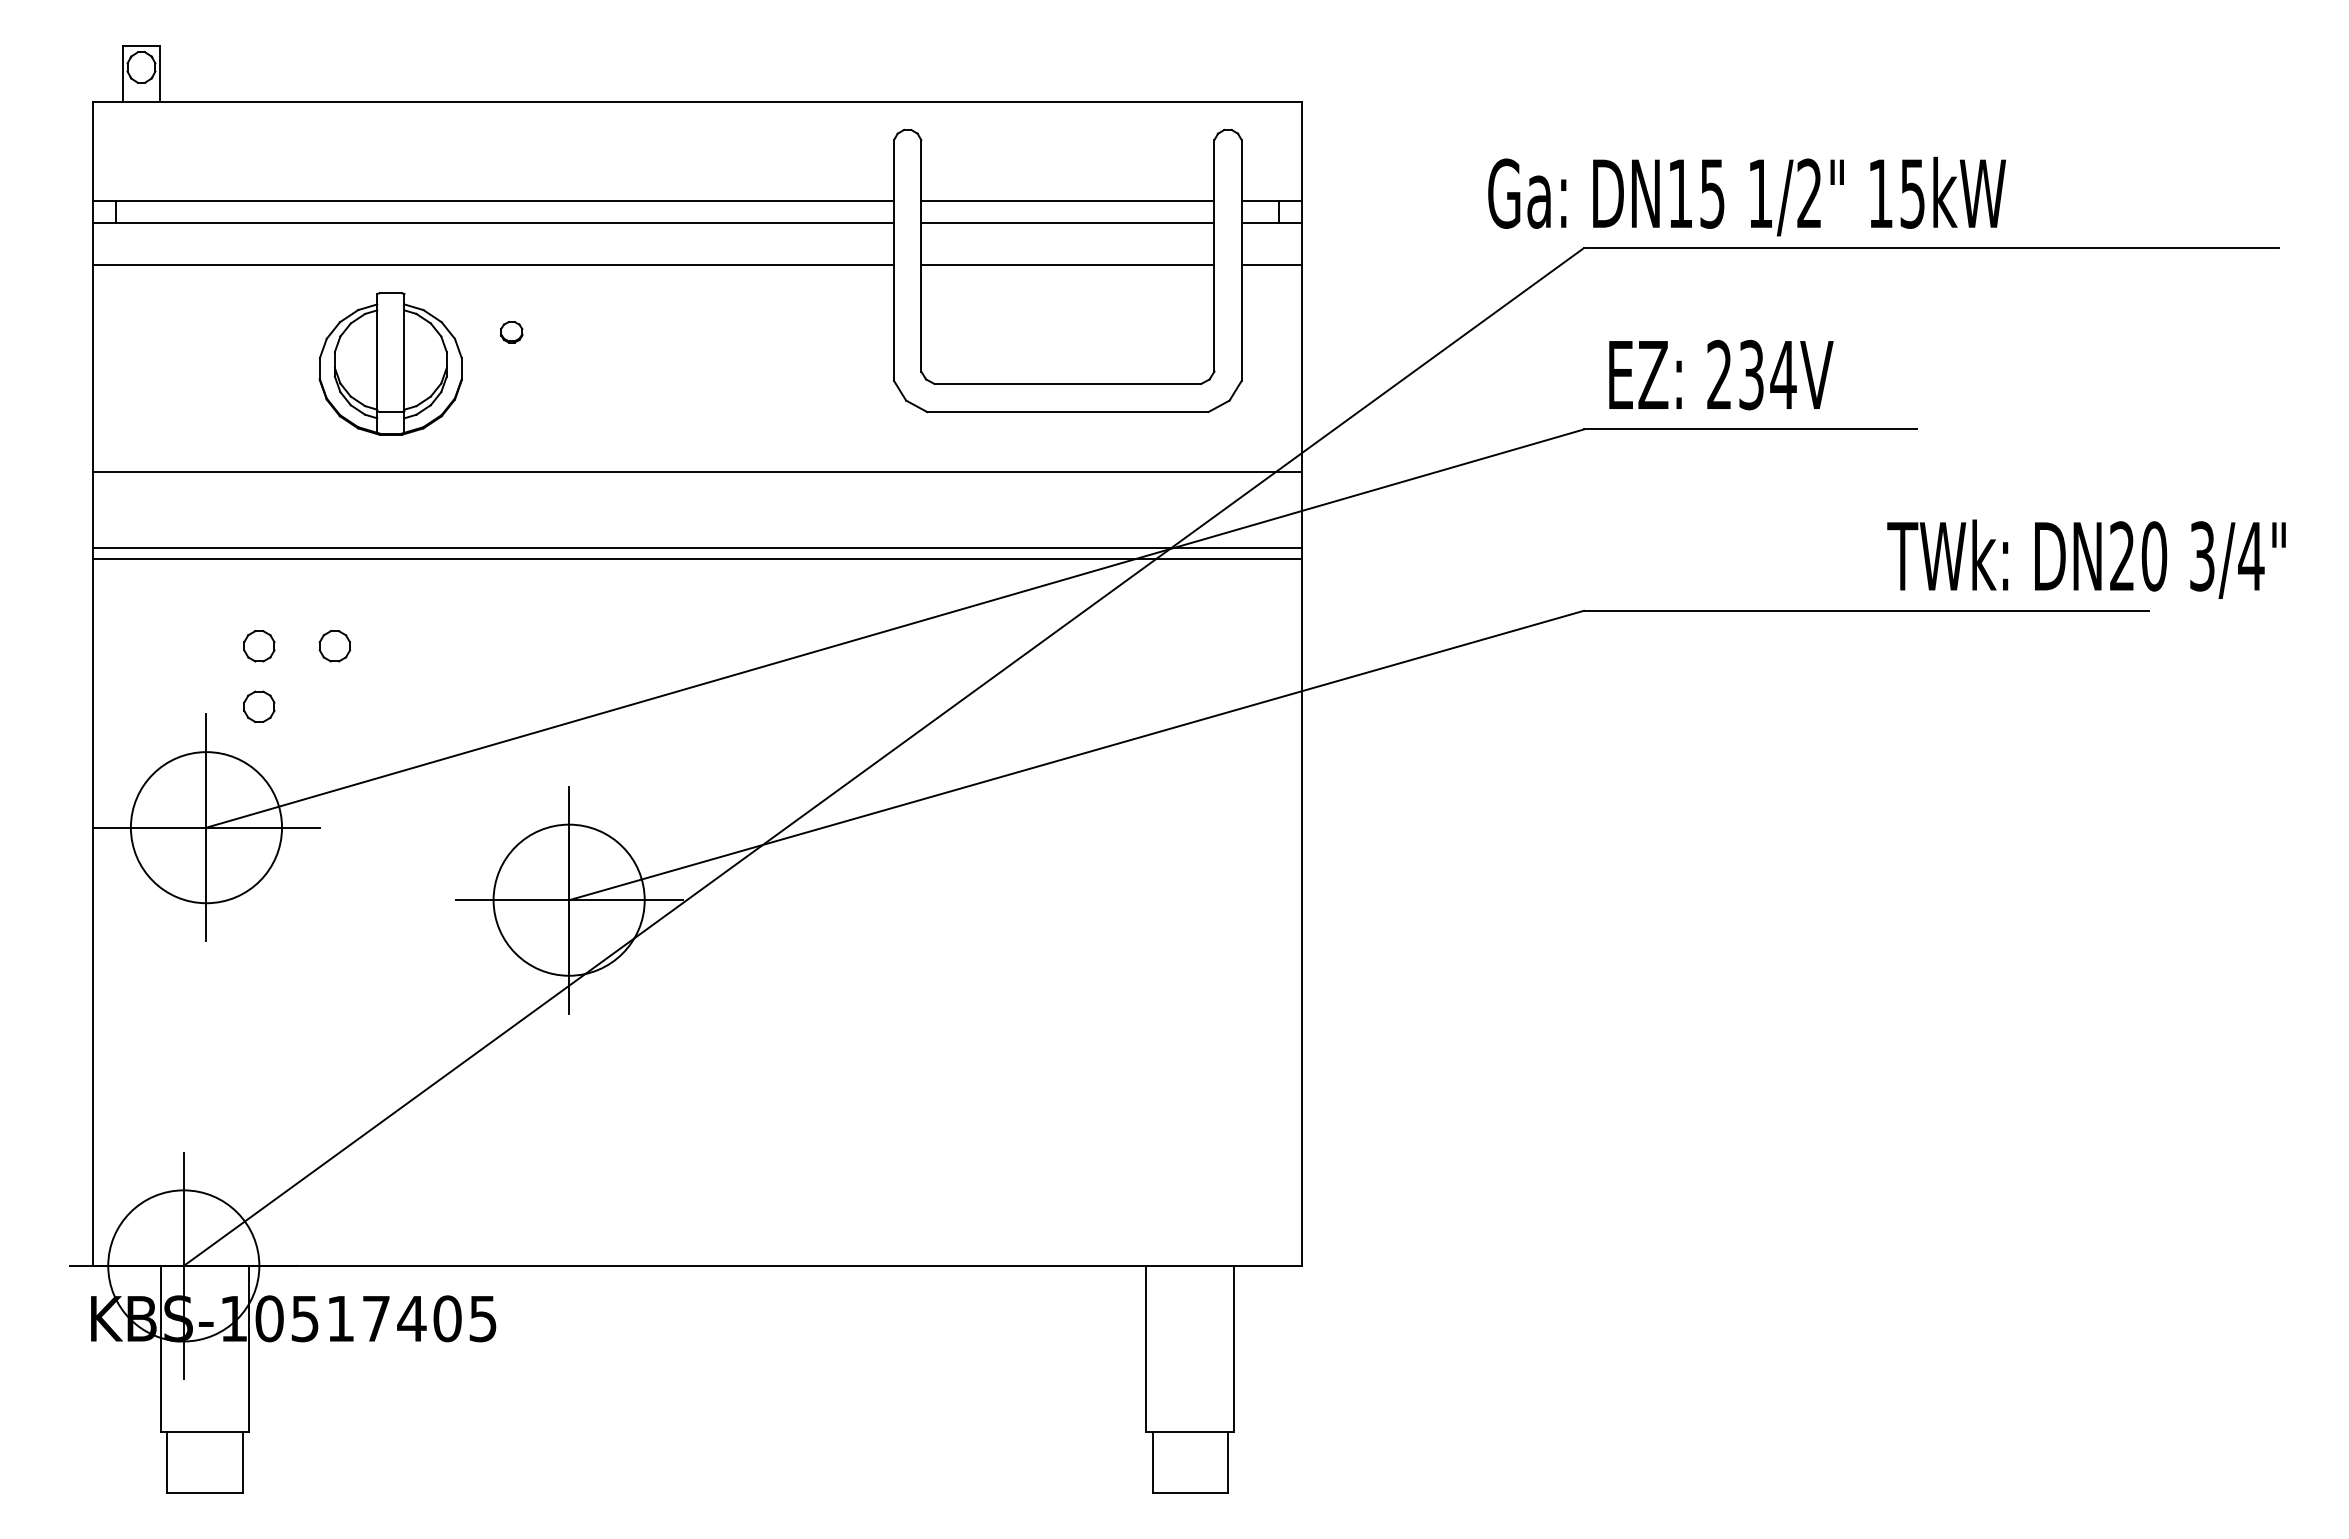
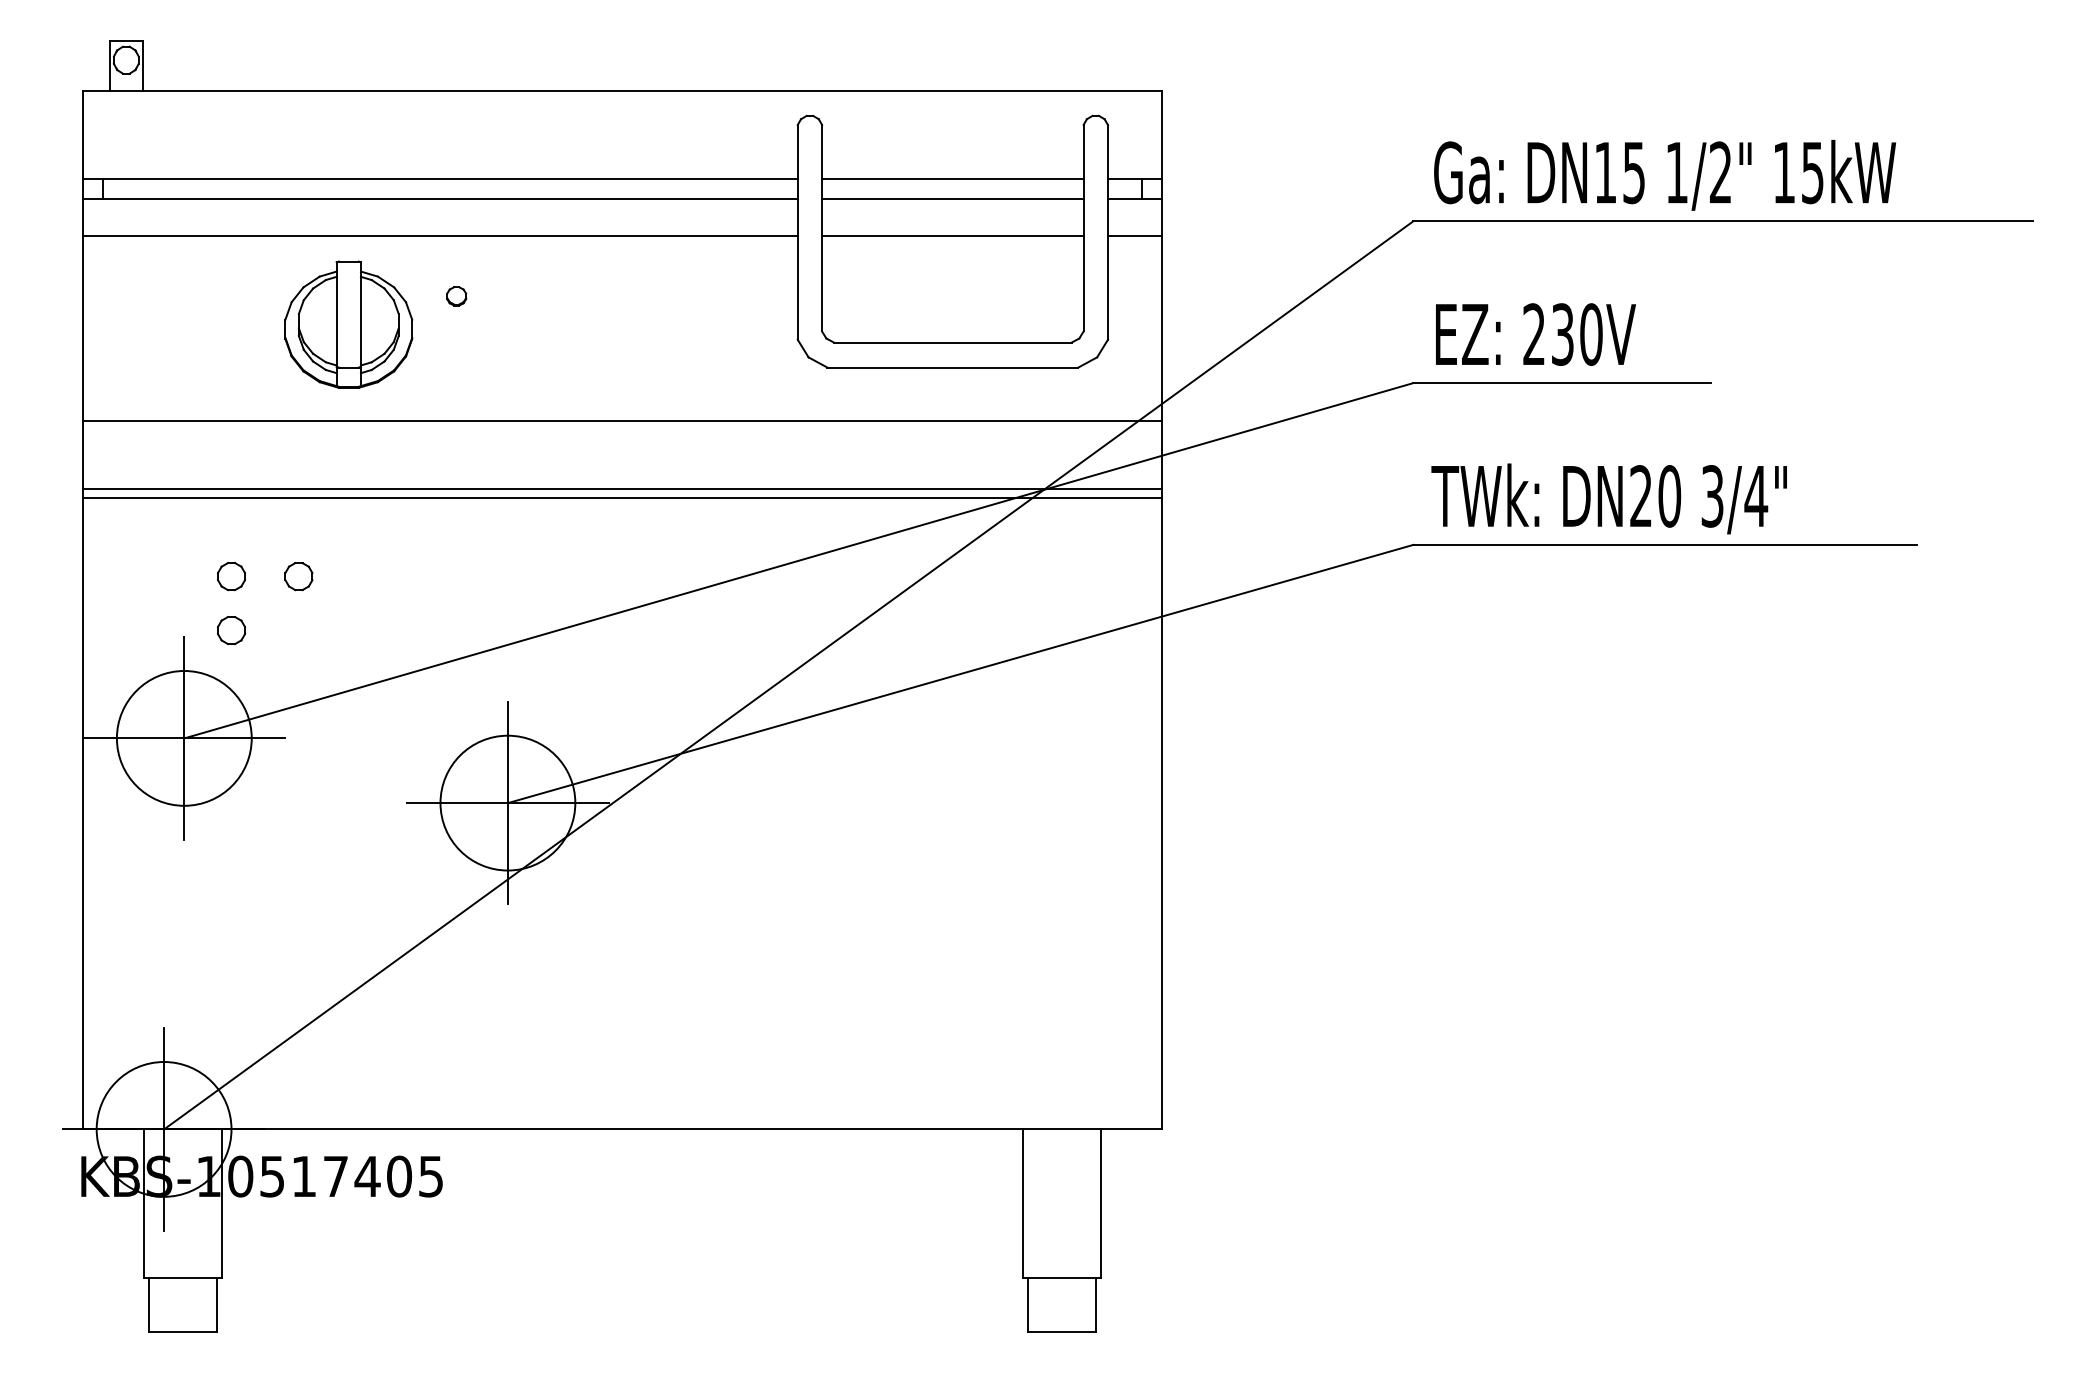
text: (1746, 196) -> (1664, 175), moved
text: (1783, 374) -> (1591, 334), 234V -> 230V
text: (2086, 558) -> (1609, 498), moved

